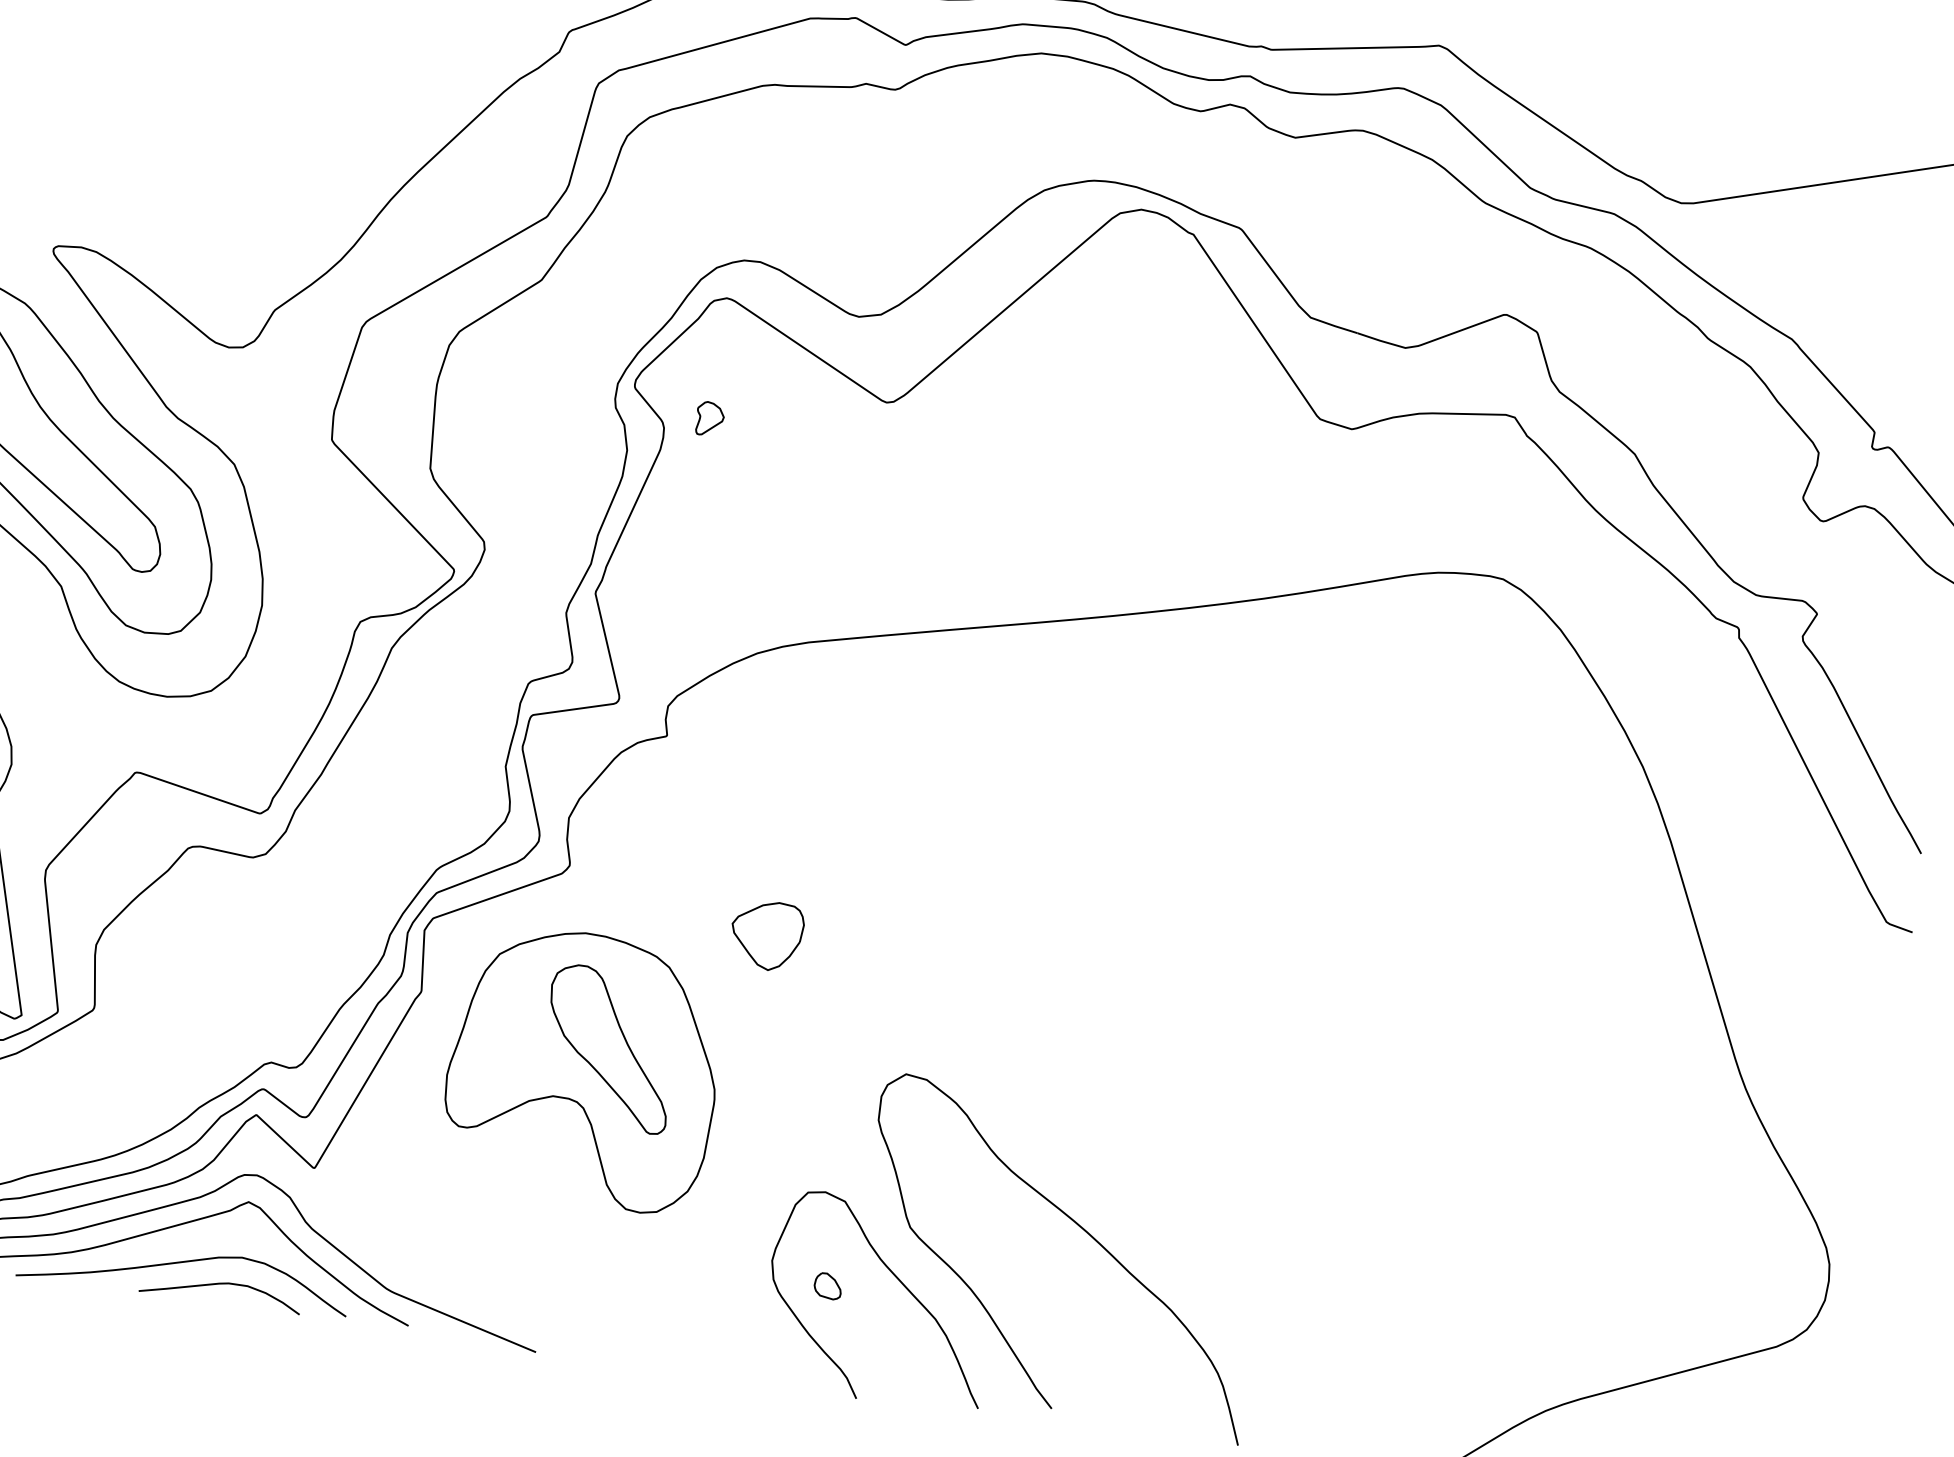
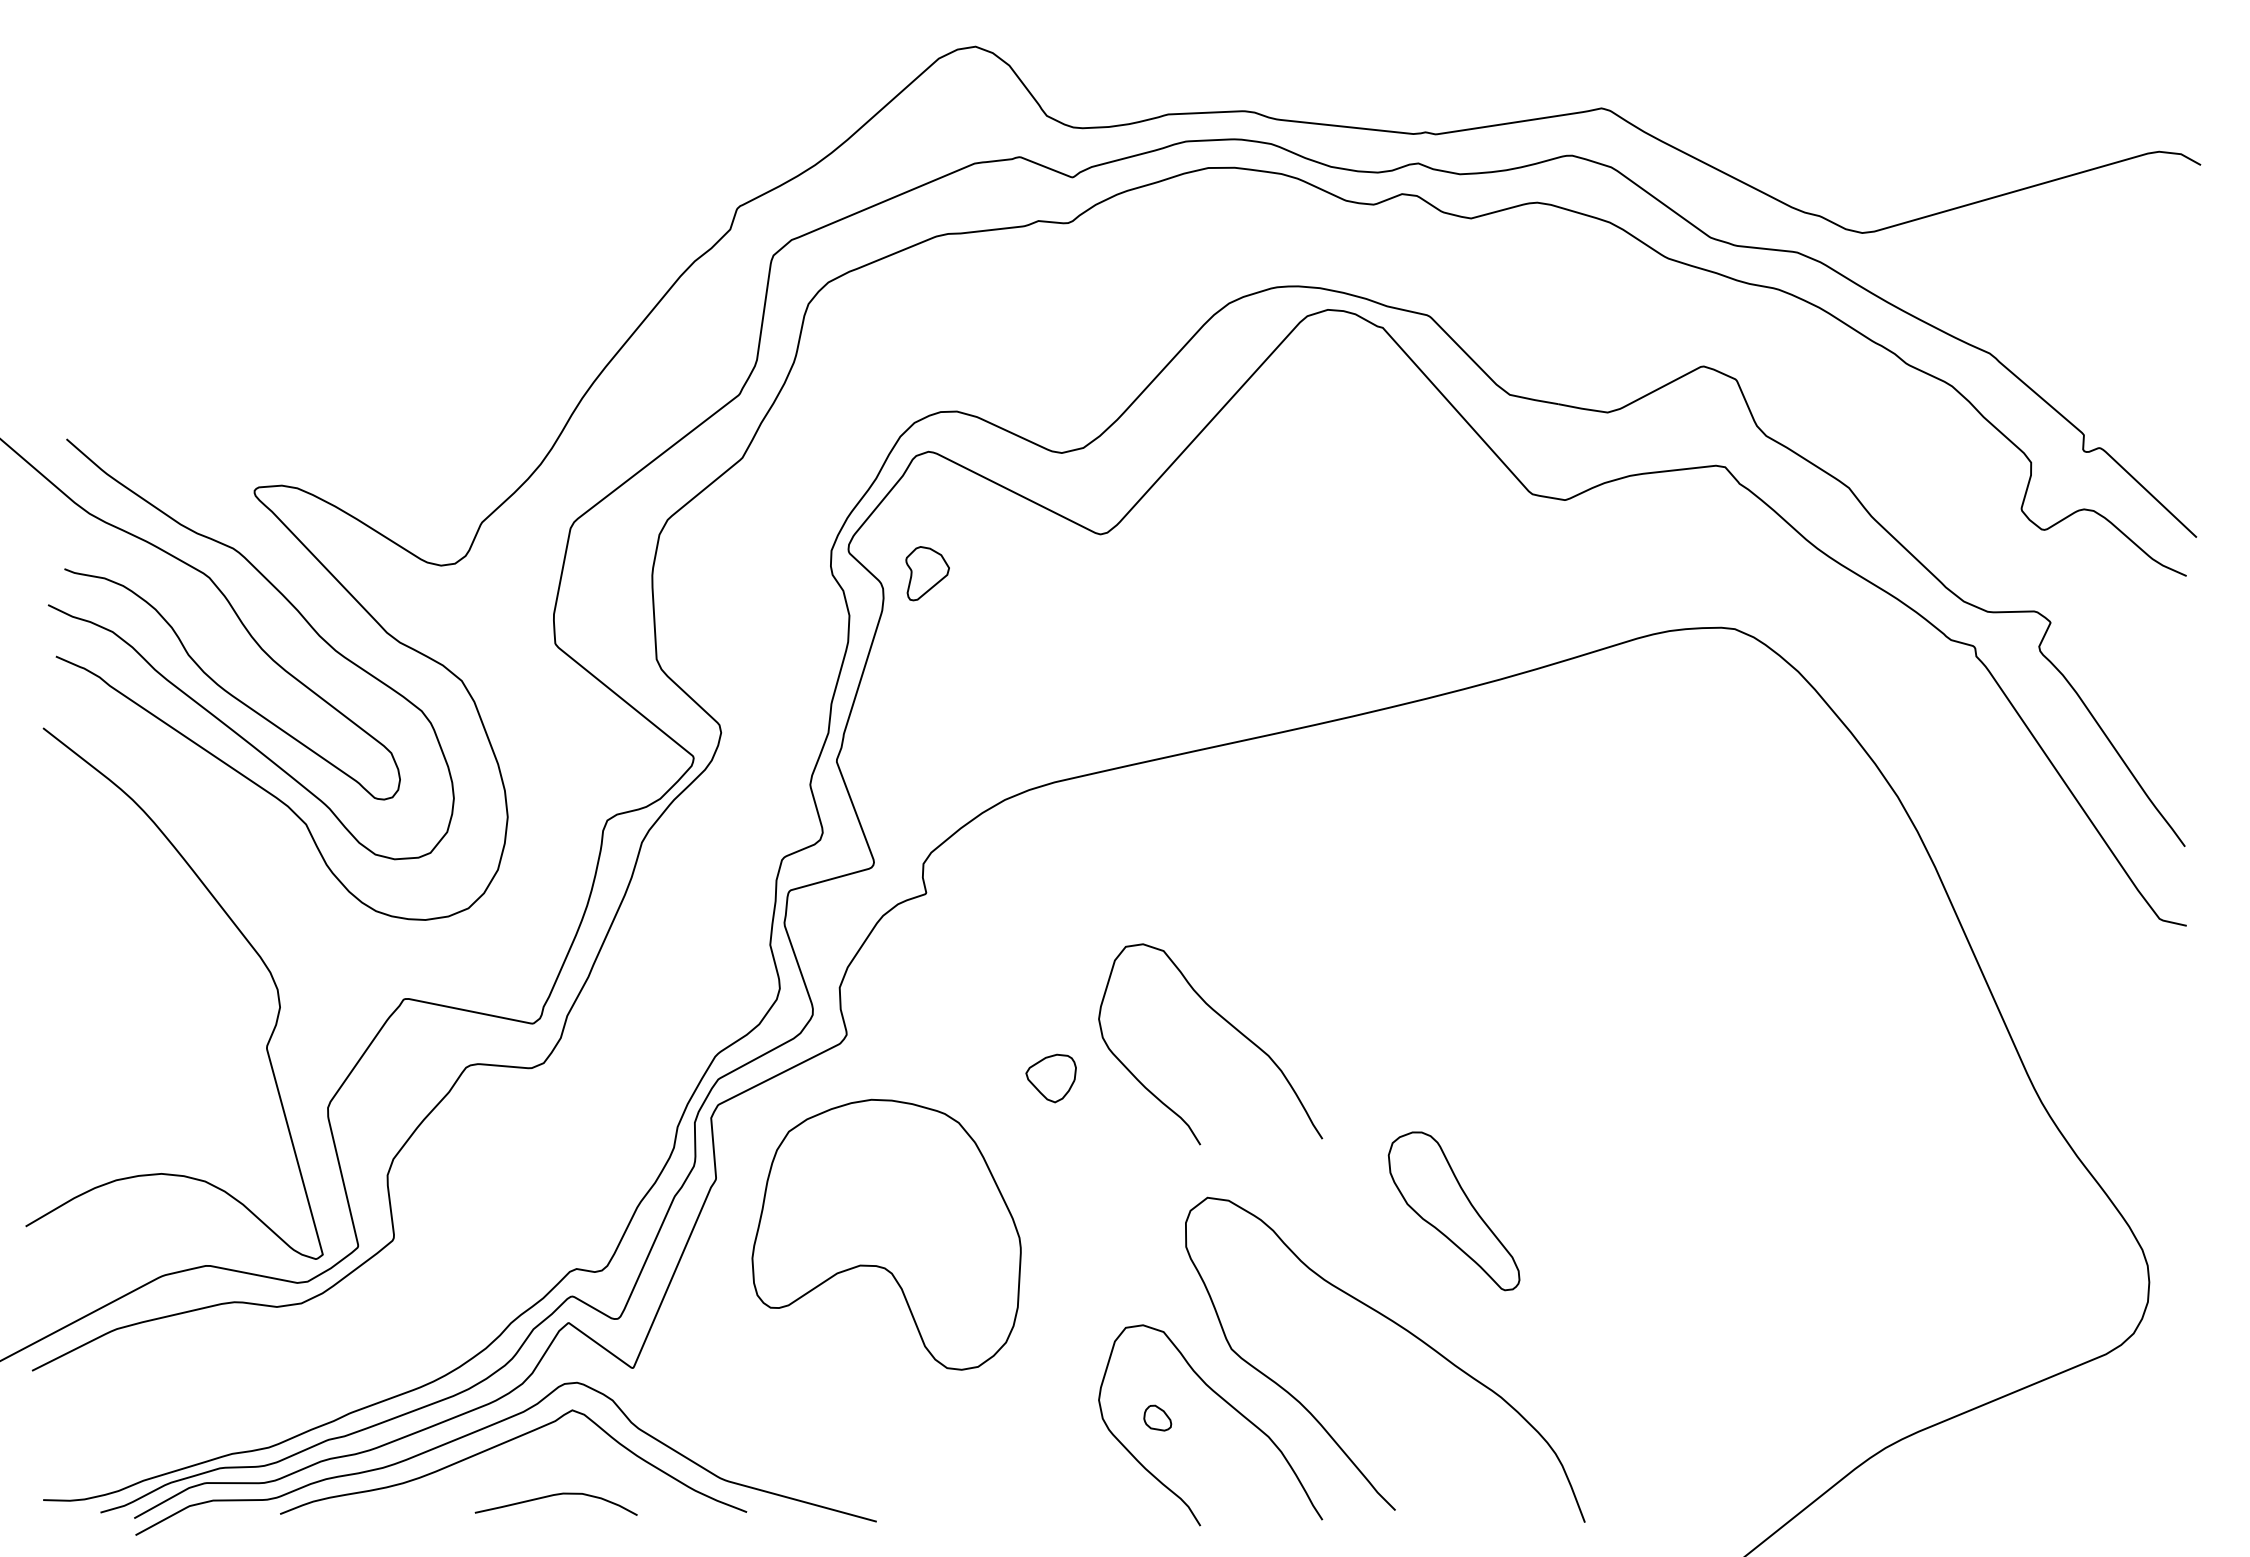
part: (710, 418) -> (927, 573), size x1.6
curve: (947, 902) -> (1226, 1022), added
part: (766, 935) -> (1050, 1078), size x0.7
part: (608, 1048) -> (1453, 1211), moved
curve: (183, 1263) -> (515, 1479), removed

